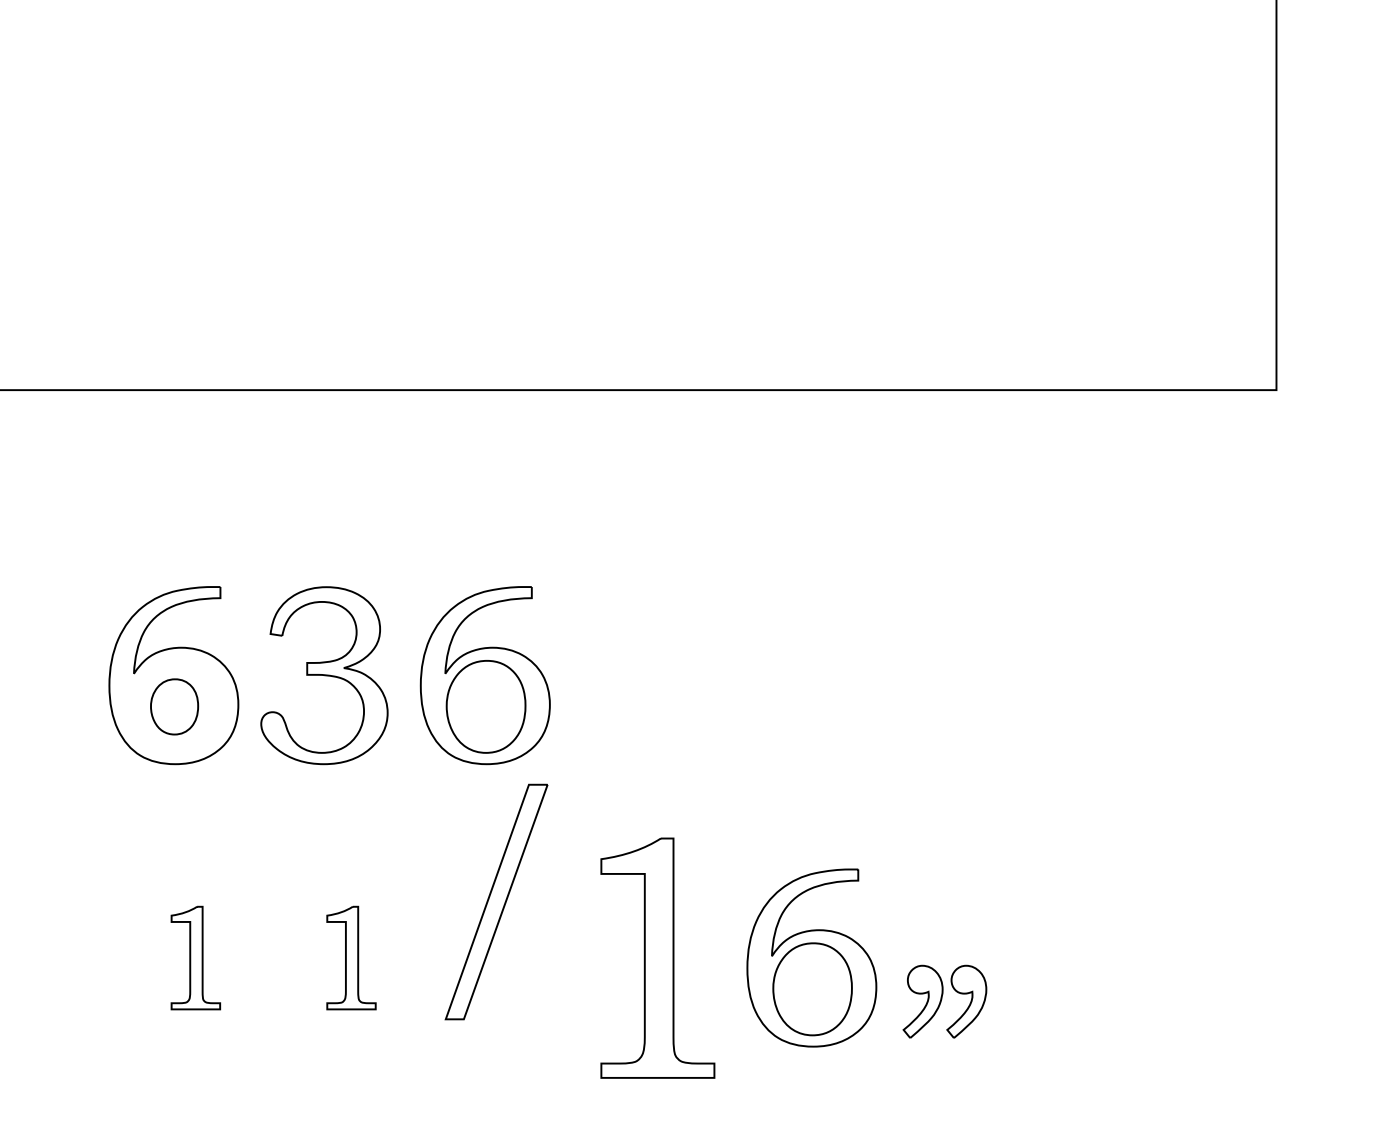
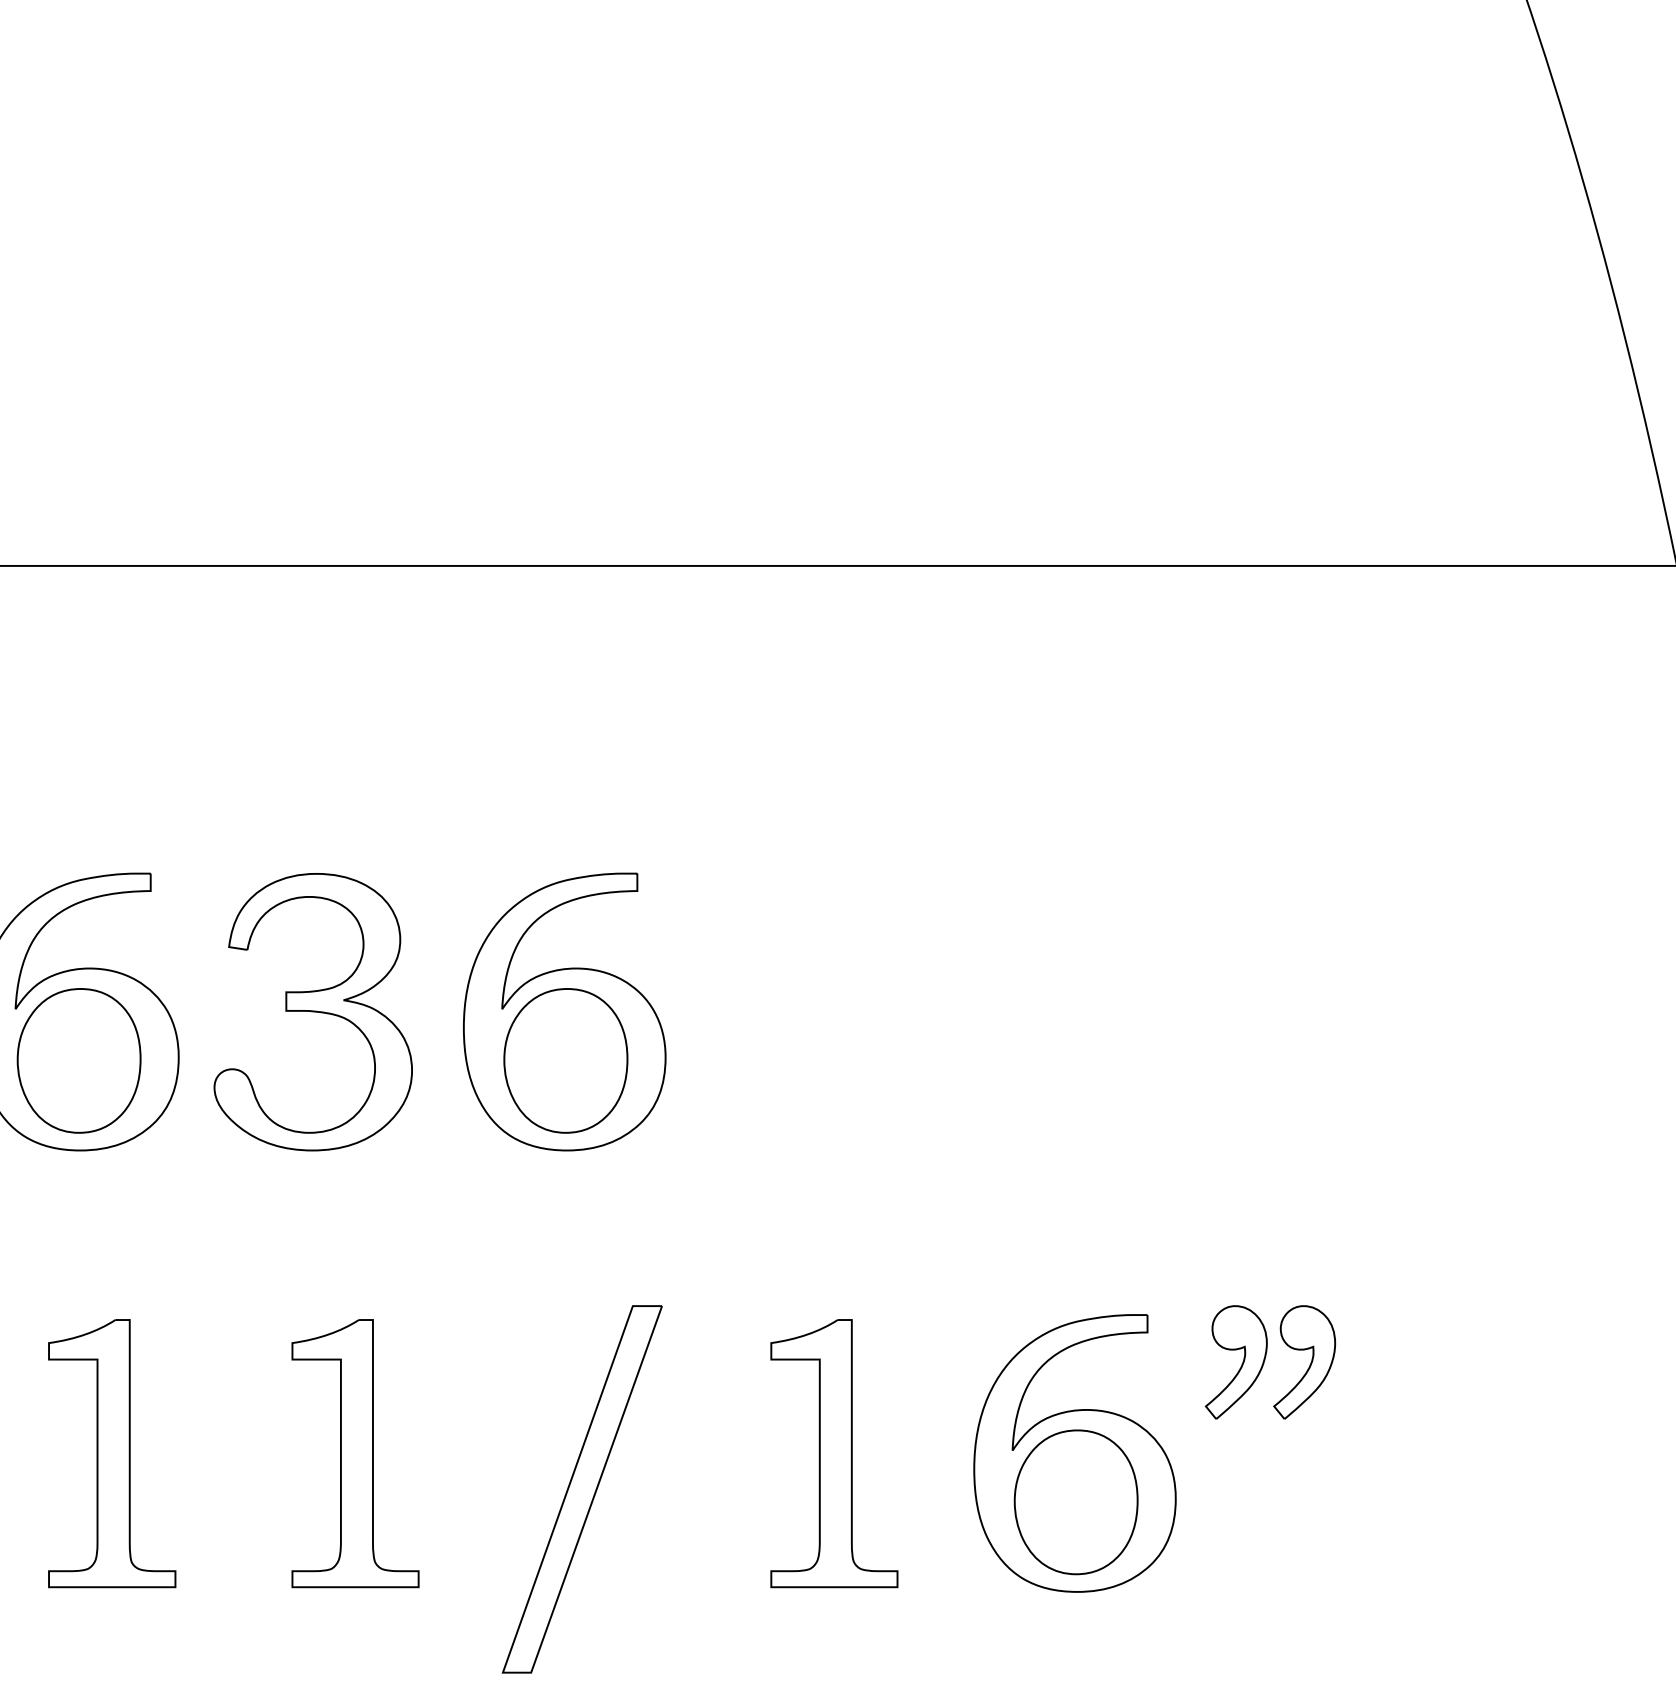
part: (174, 706) -> (78, 1060), size x1.67
part: (496, 901) -> (582, 1488), moved
part: (195, 957) -> (111, 1452), size x1.67
part: (351, 957) -> (355, 1452), size x1.67
part: (657, 957) -> (833, 1452), size x0.71
part: (944, 1001) -> (1269, 1361), moved

